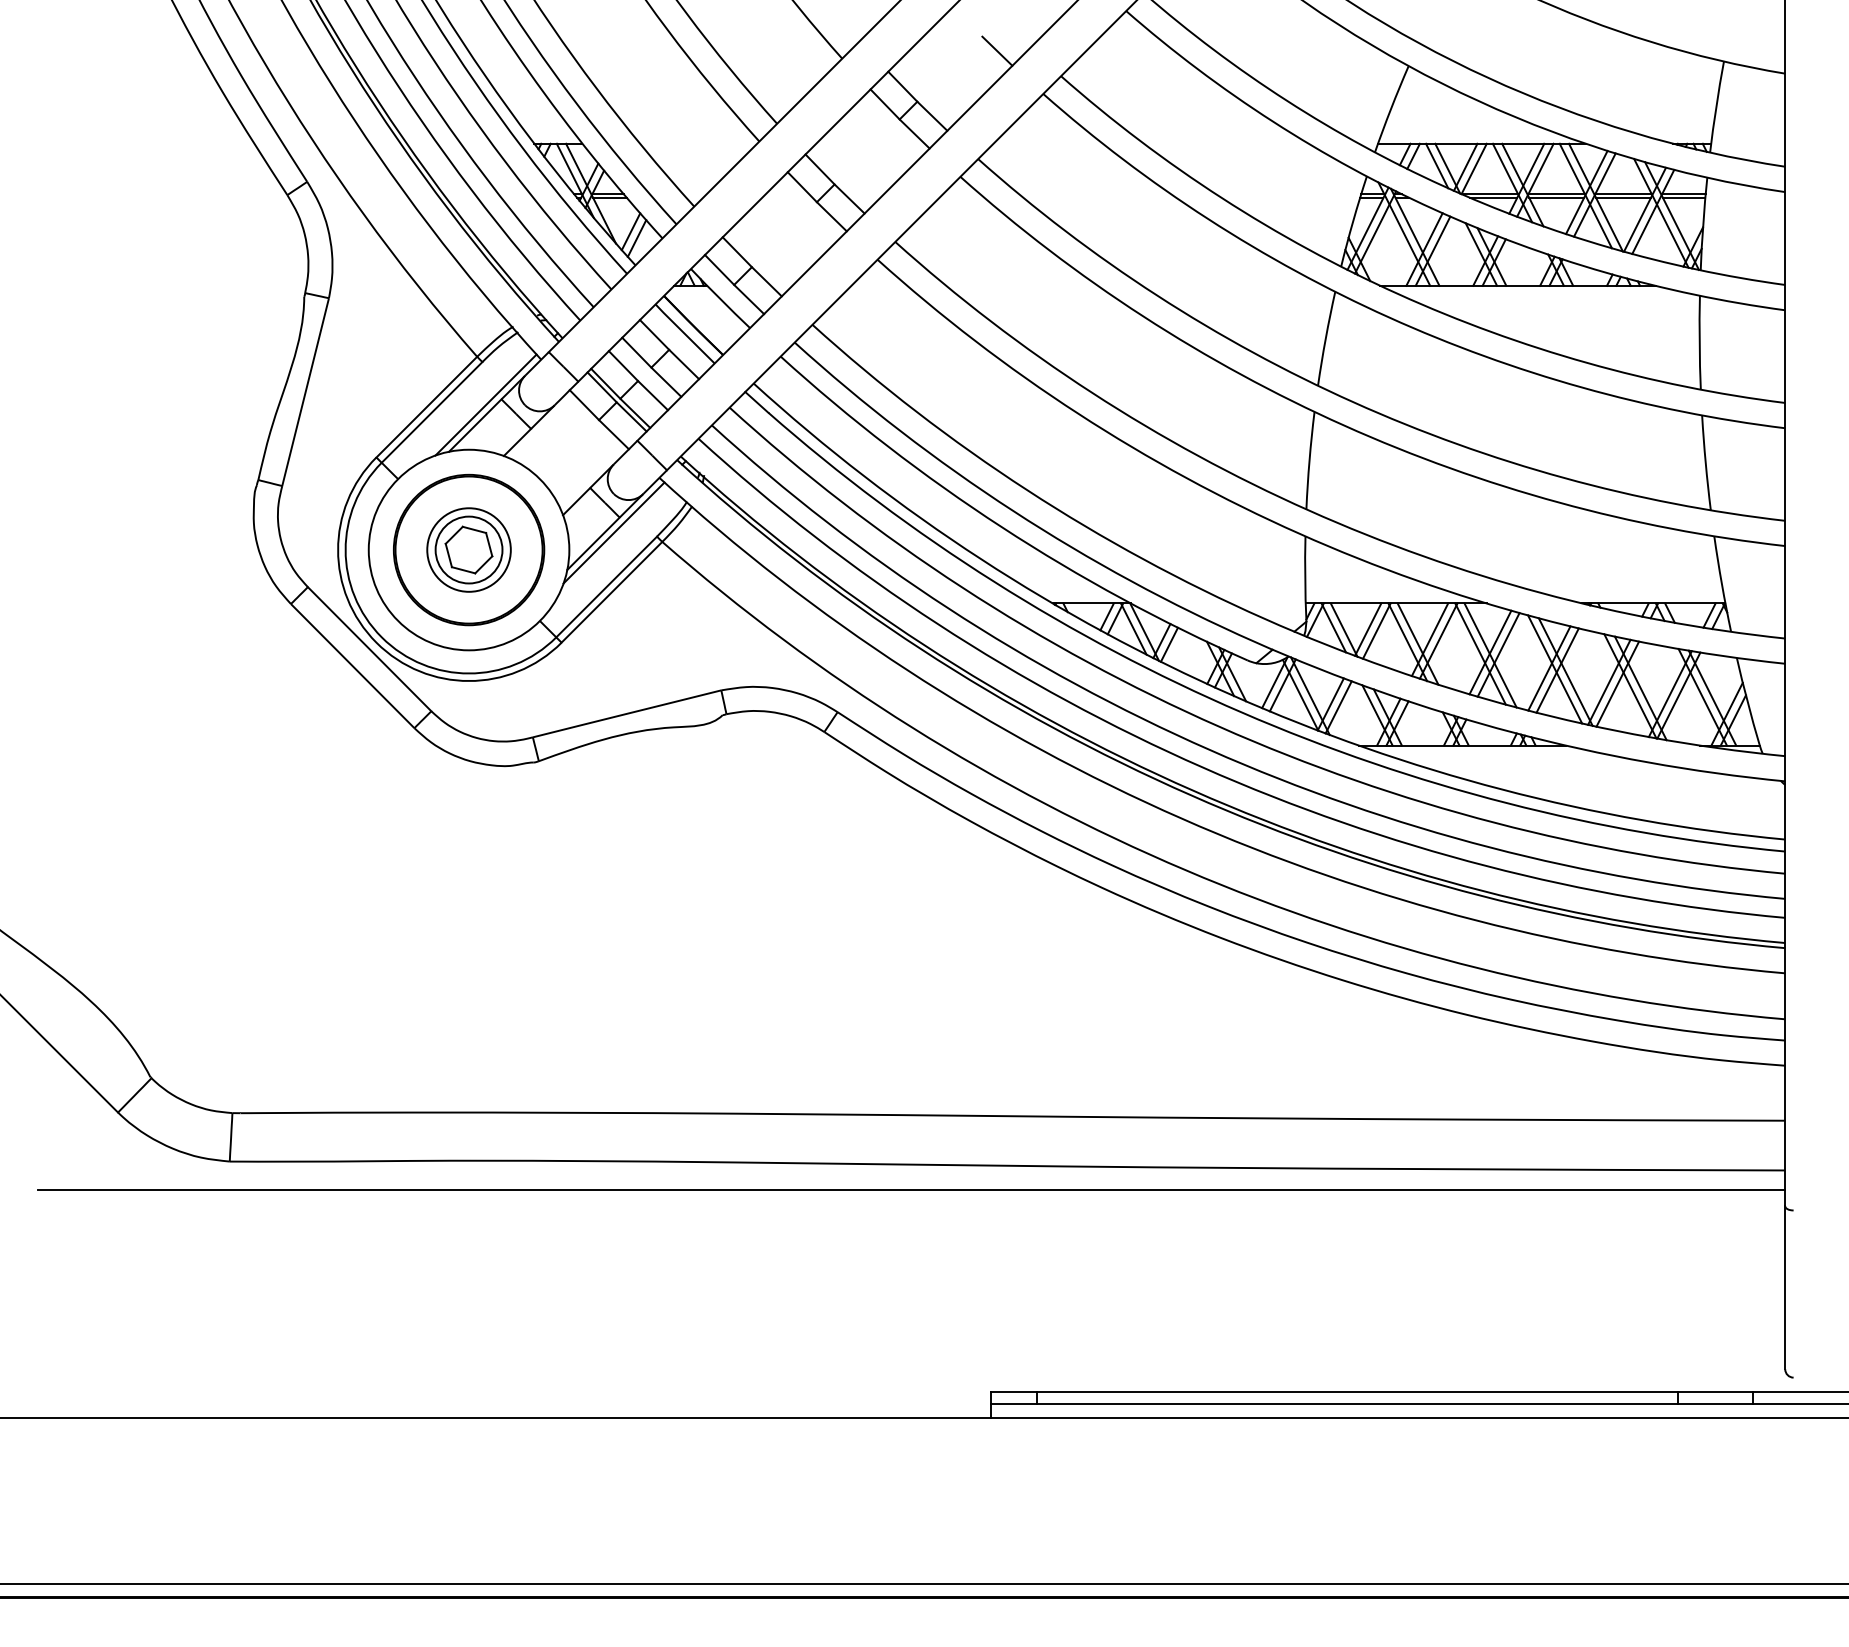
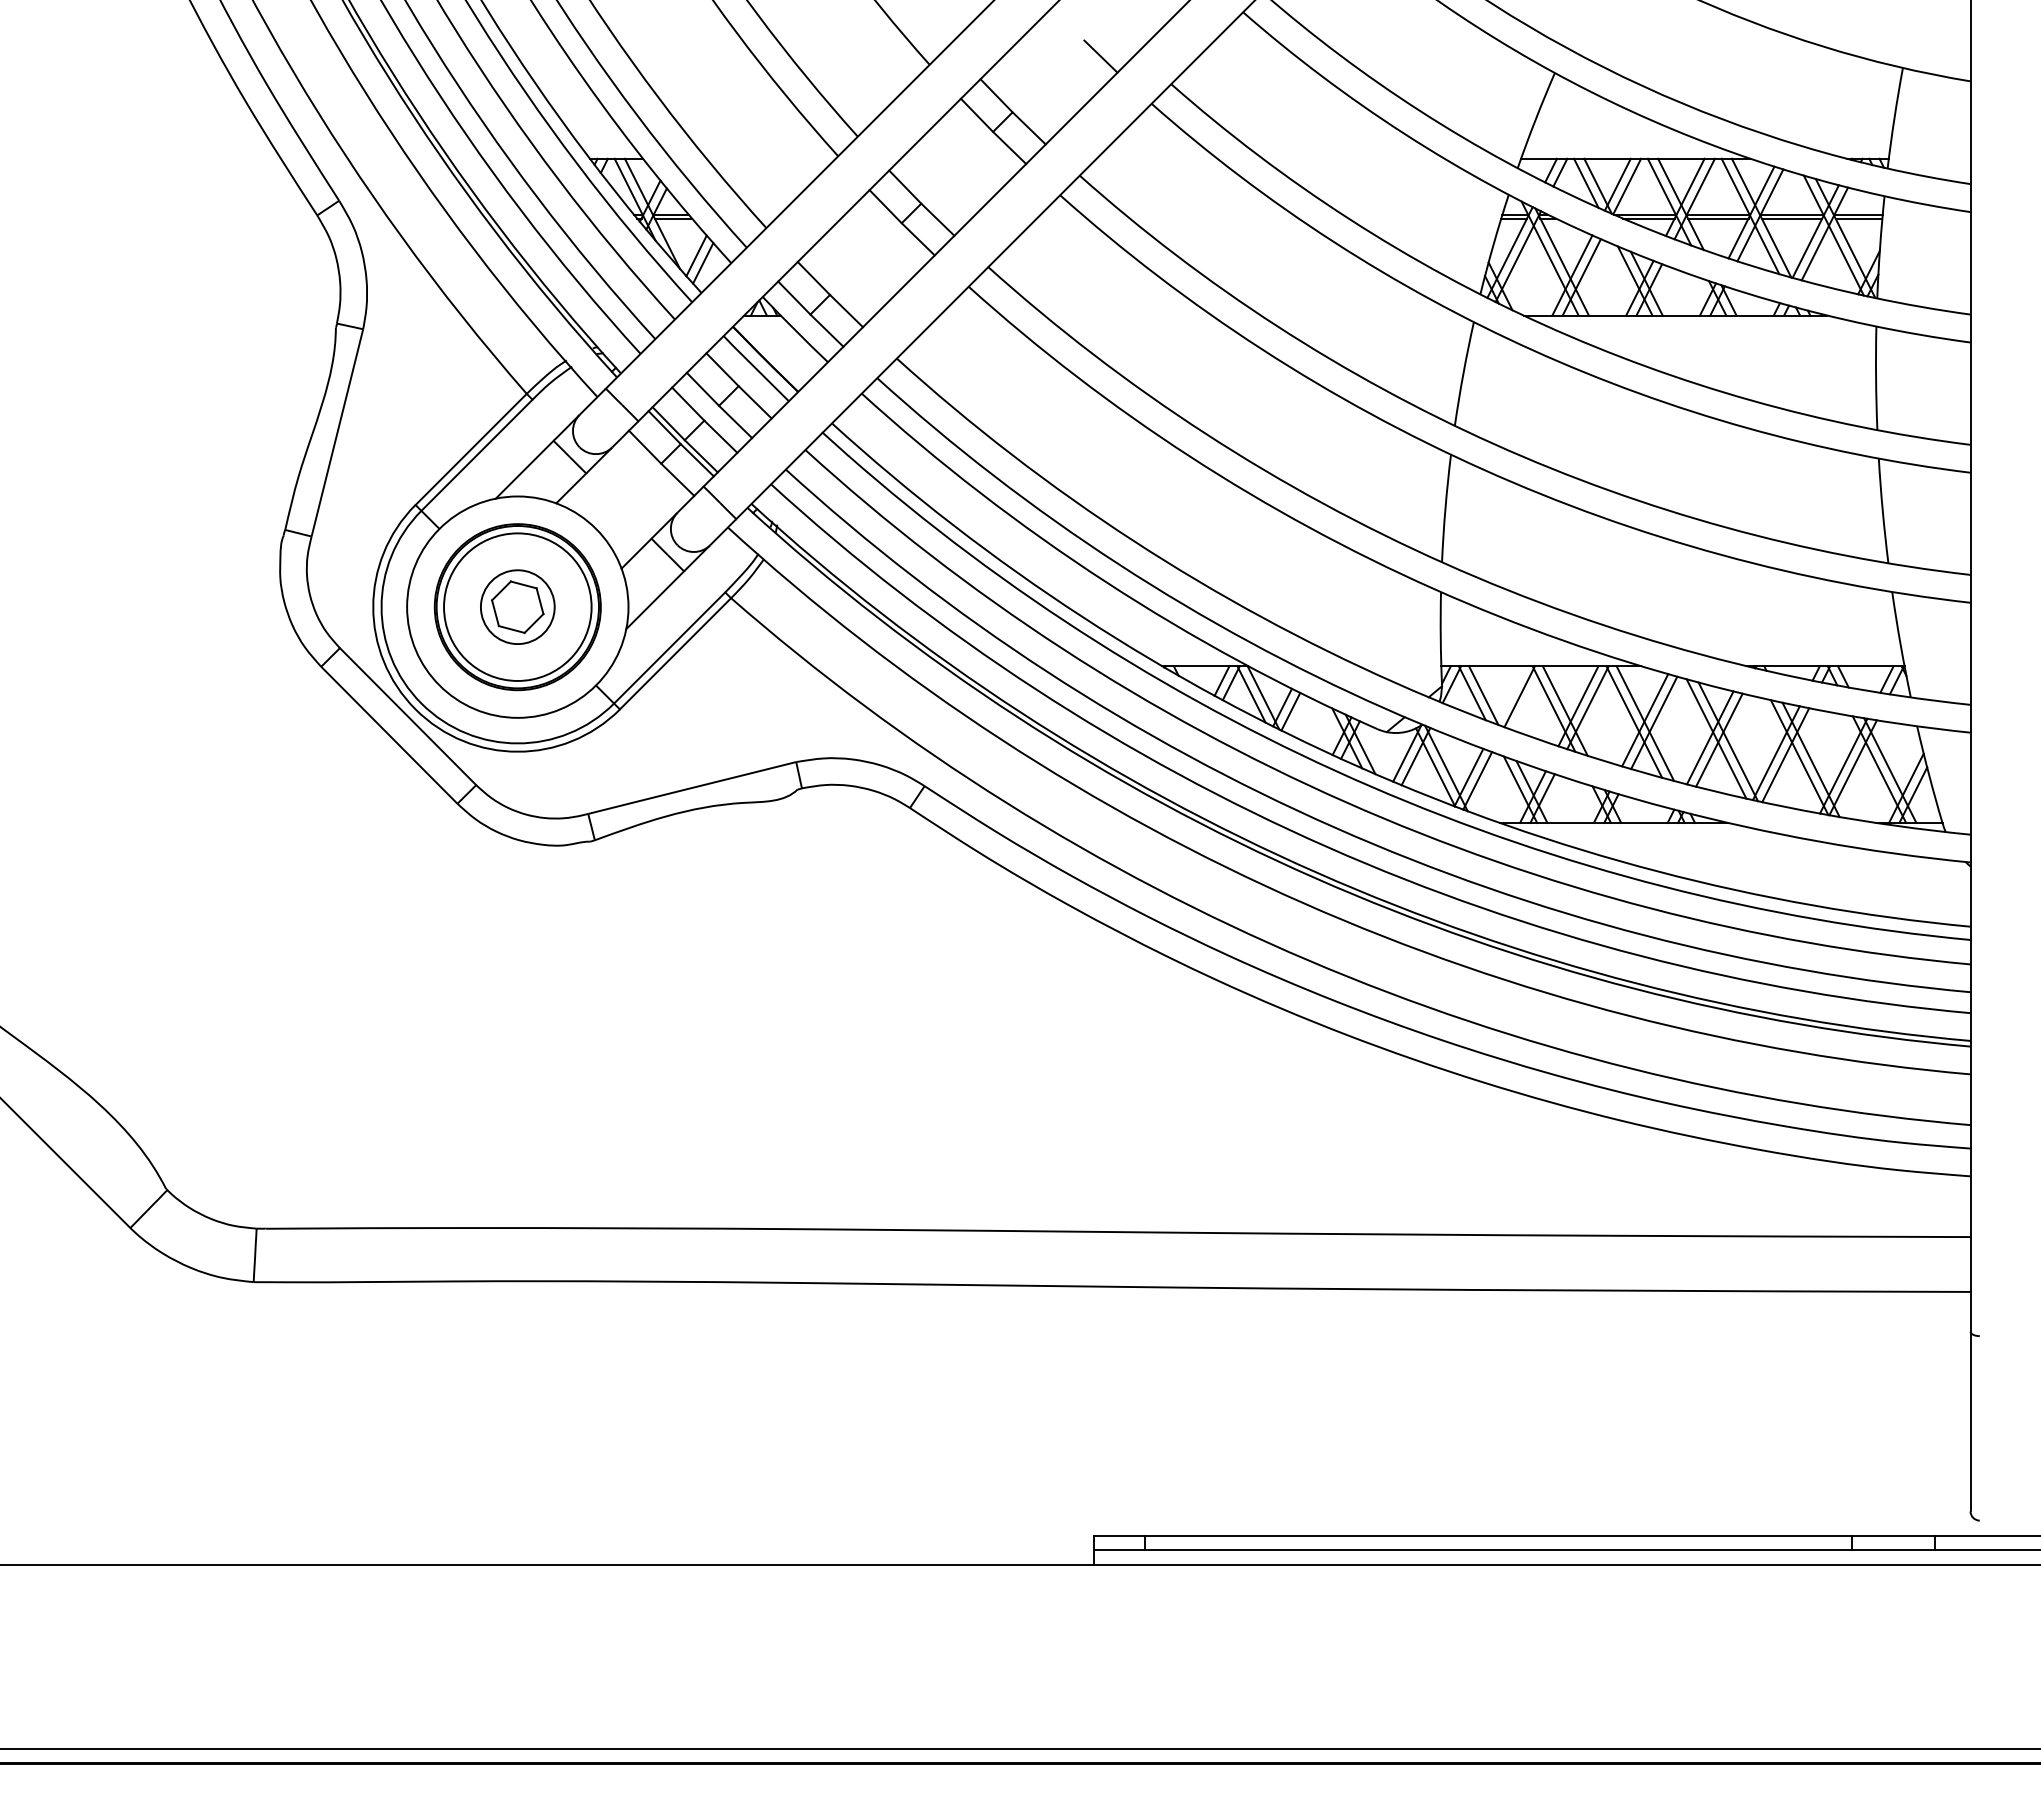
line: (485, 404) -> (536, 446), removed
line: (613, 533) -> (677, 588), removed
circle: (468, 550) -> (517, 607), size x1.6
line: (1367, 629) -> (1509, 694), removed
line: (911, 1189) -> (1006, 1312), removed

